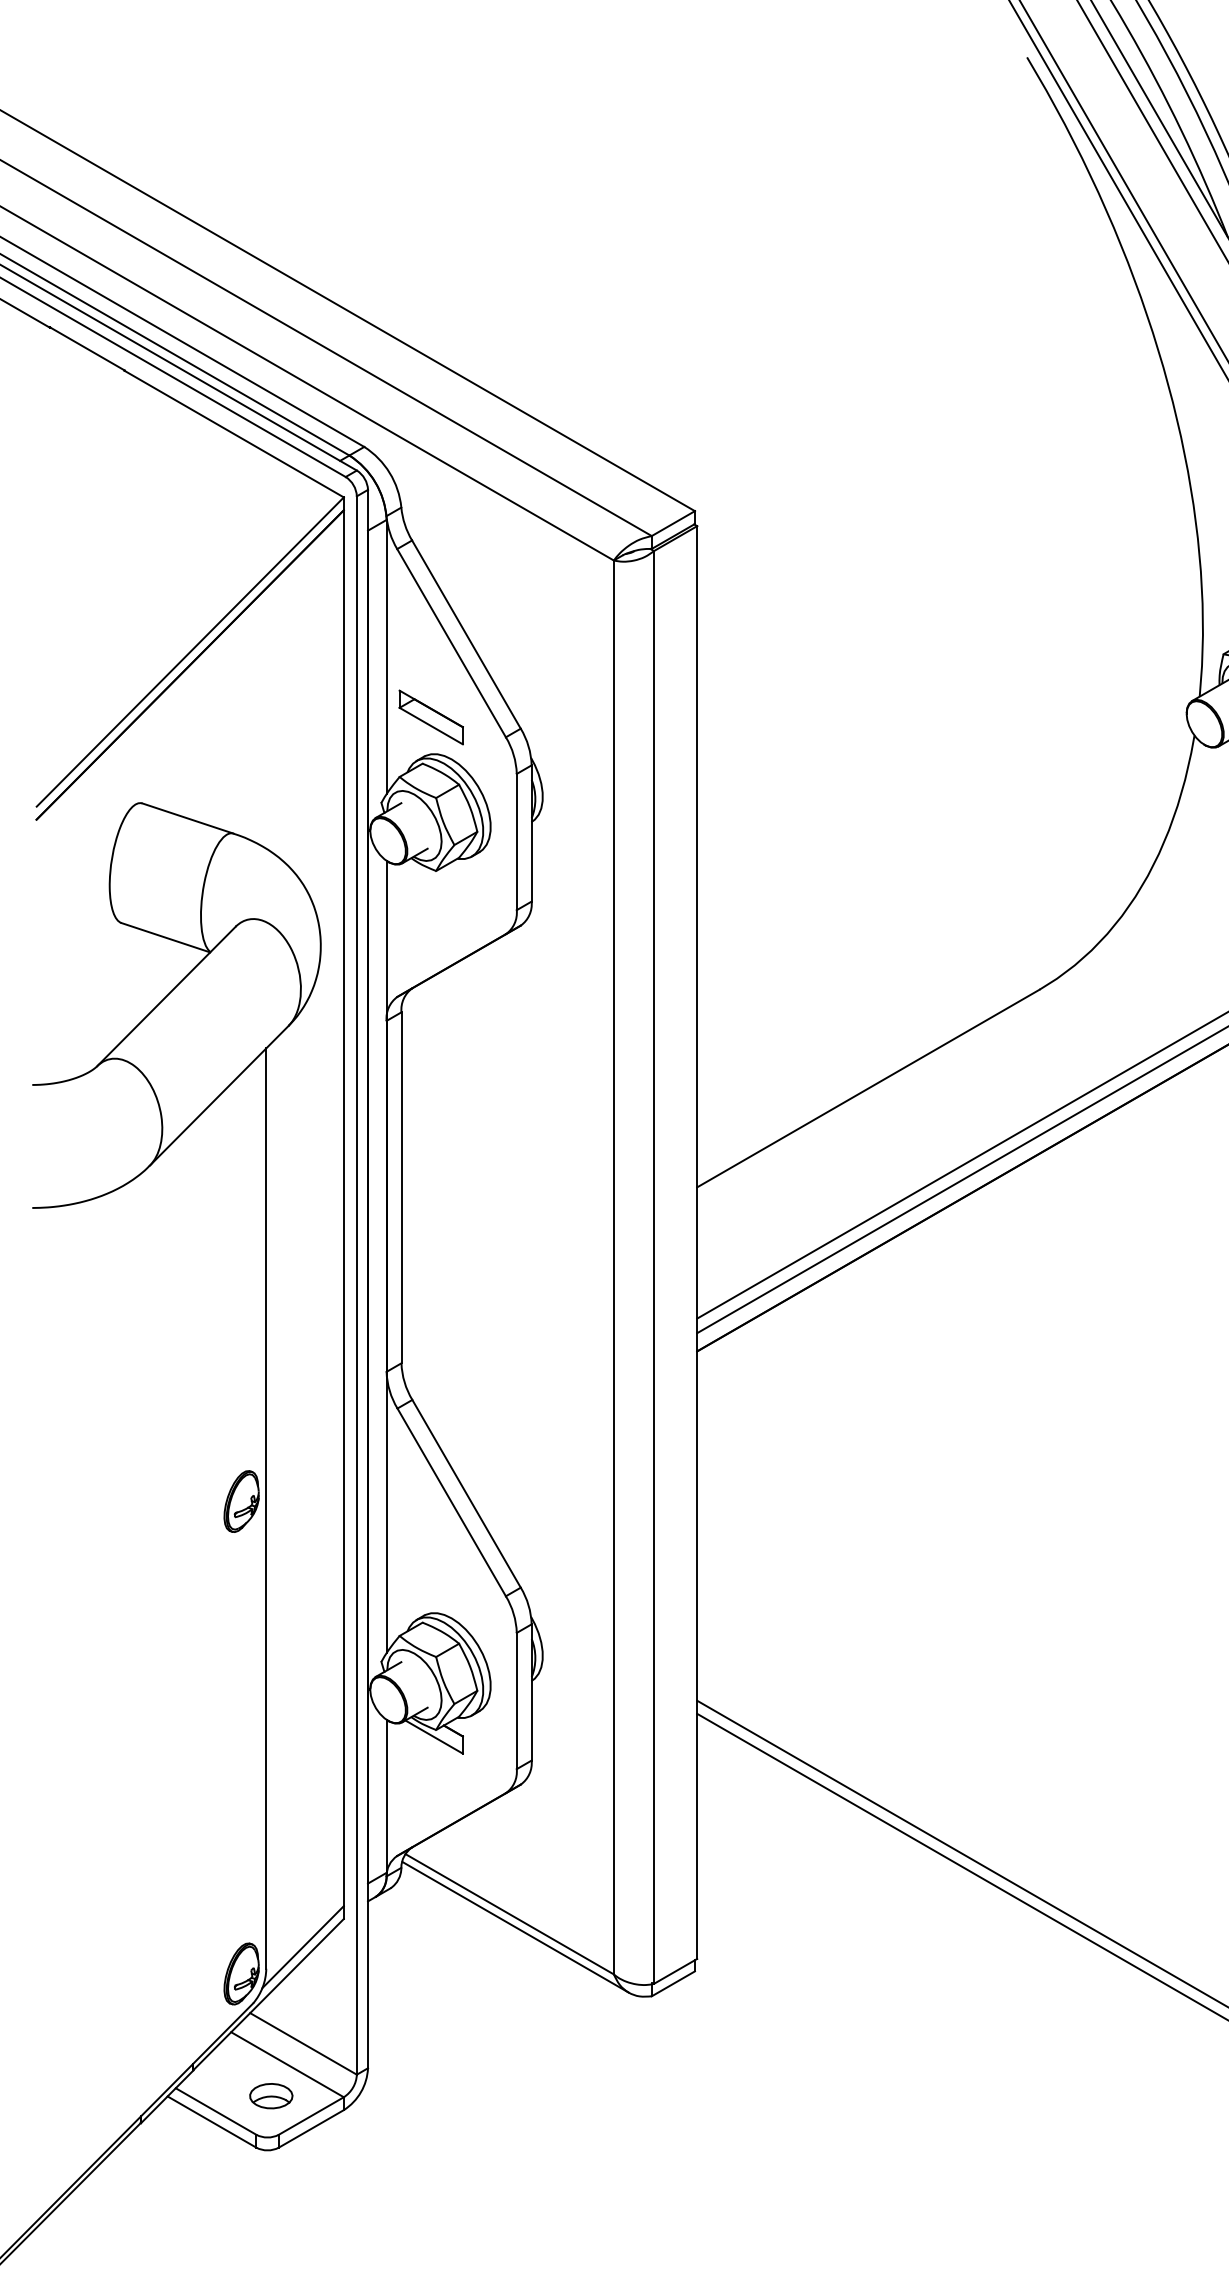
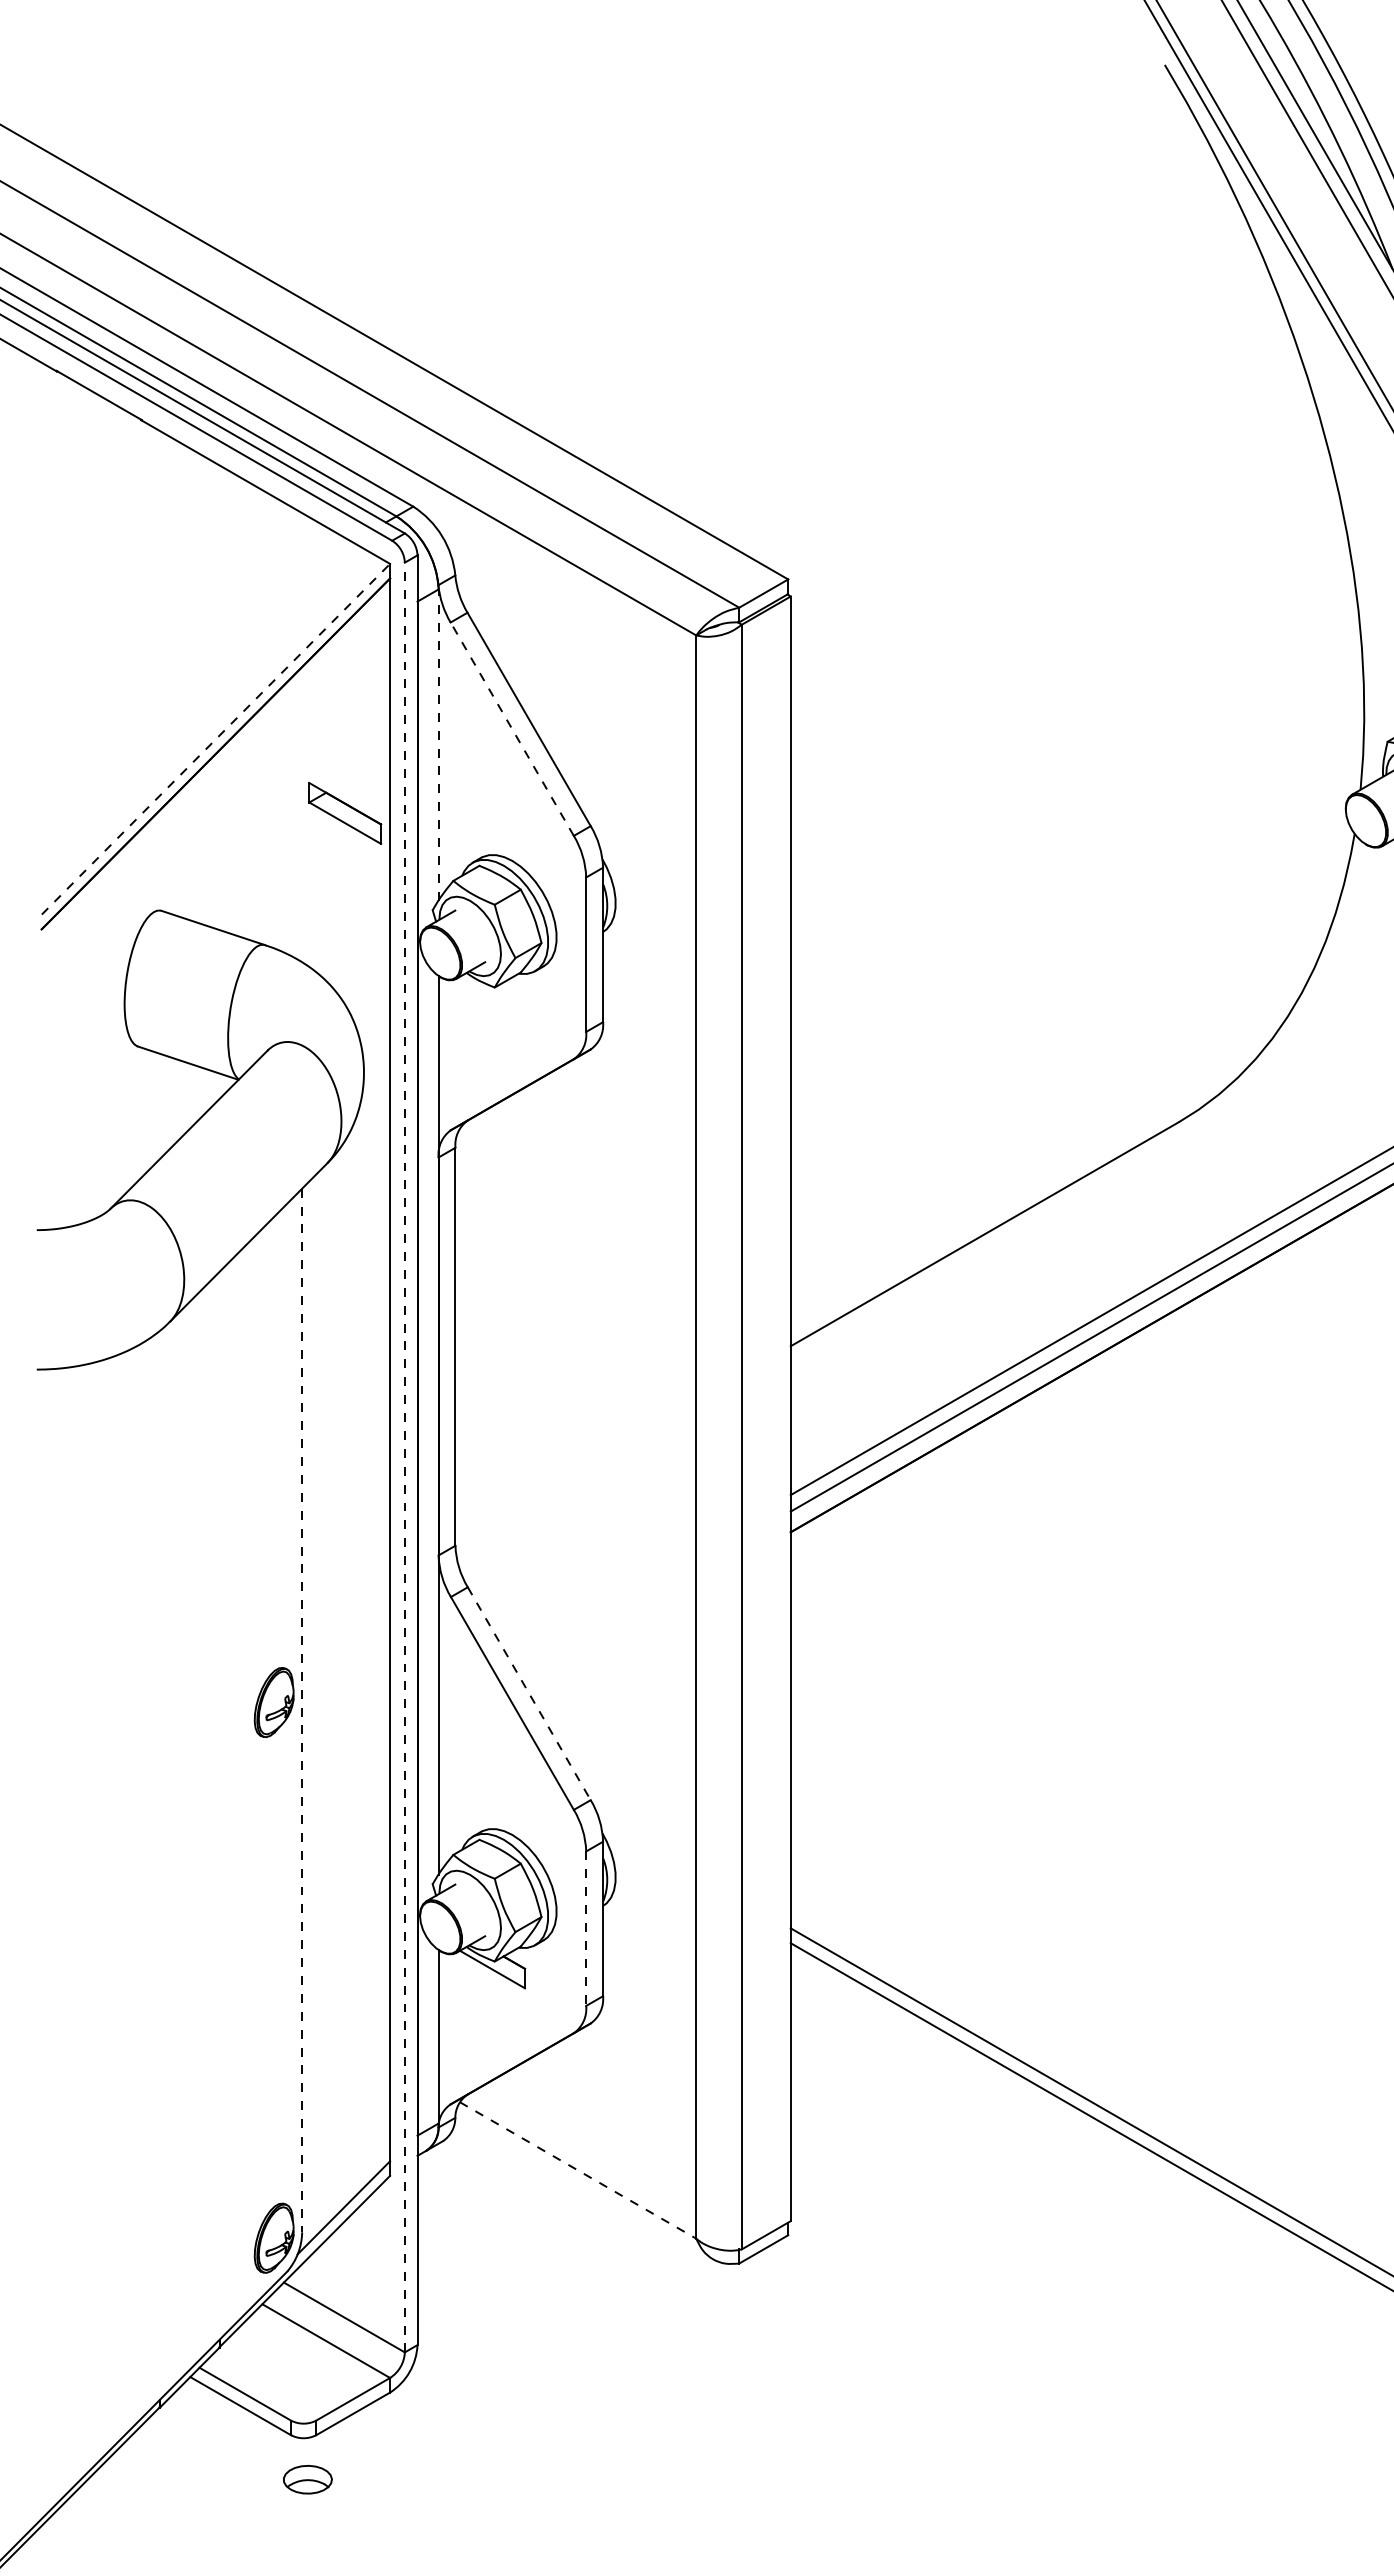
line: (451, 642) -> (512, 728), solid -> dashed
line: (190, 651) -> (216, 738), solid -> dashed
line: (386, 657) -> (438, 745), solid -> dashed
part: (431, 717) -> (345, 813), moved
line: (356, 1285) -> (404, 1457), solid -> dashed
line: (466, 1493) -> (529, 1693), solid -> dashed
line: (266, 1508) -> (302, 1710), solid -> dashed
line: (517, 1701) -> (586, 1929), solid -> dashed
line: (509, 1914) -> (578, 2170), solid -> dashed
line: (515, 1927) -> (584, 2185), removed
part: (270, 2095) -> (307, 2479), moved

